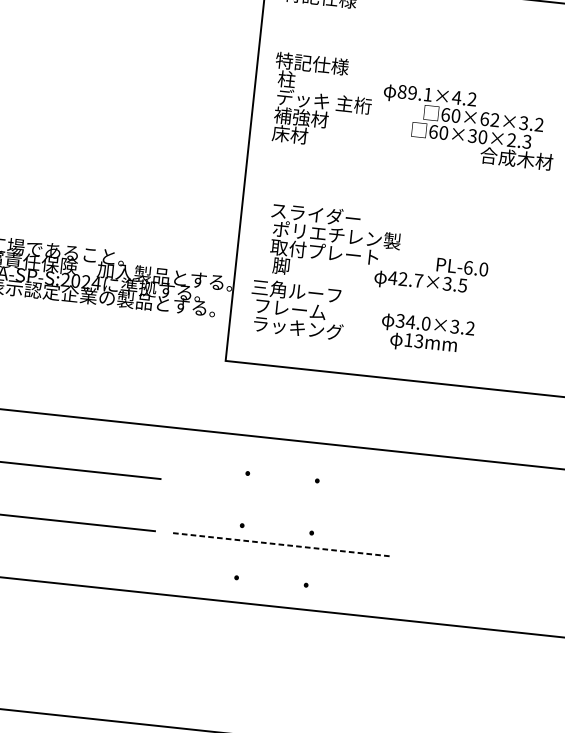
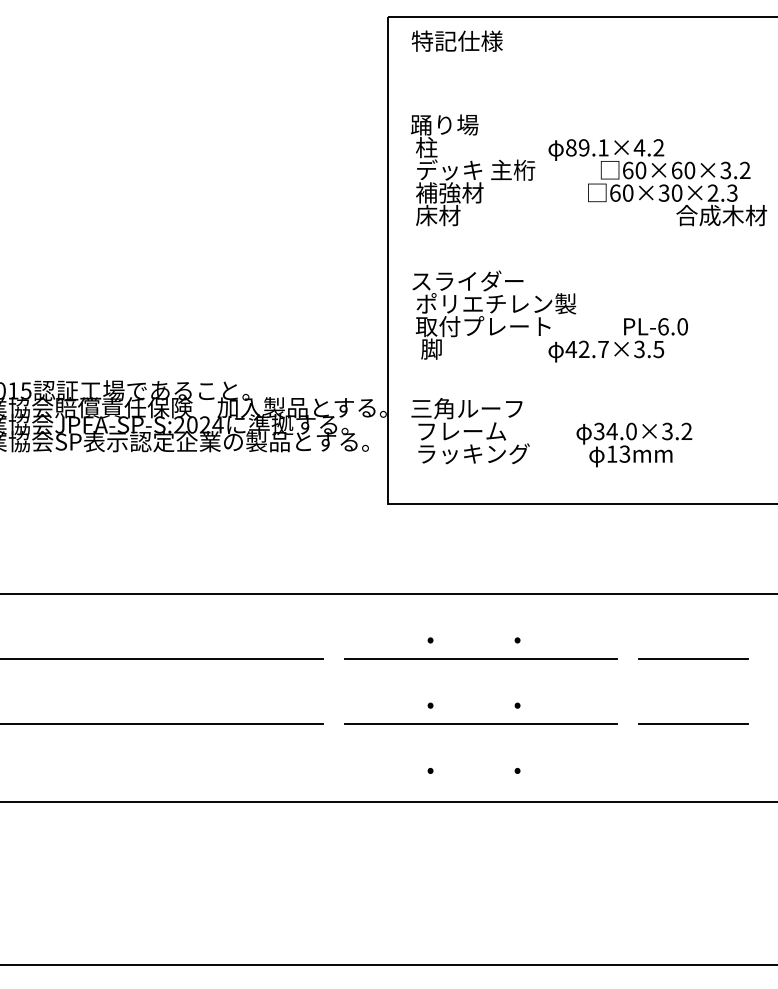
text: (311, 63) -> (455, 124), 特記仕様 -> 踊り場
text: (494, 120) -> (689, 170), 60×62×3.2 -> 60×60×3.2
text: (378, 249) -> (549, 316), moved
line: (286, 492) -> (481, 658), added
line: (455, 510) -> (692, 658), added
line: (281, 545) -> (481, 724), dashed -> solid
line: (449, 563) -> (692, 724), added

